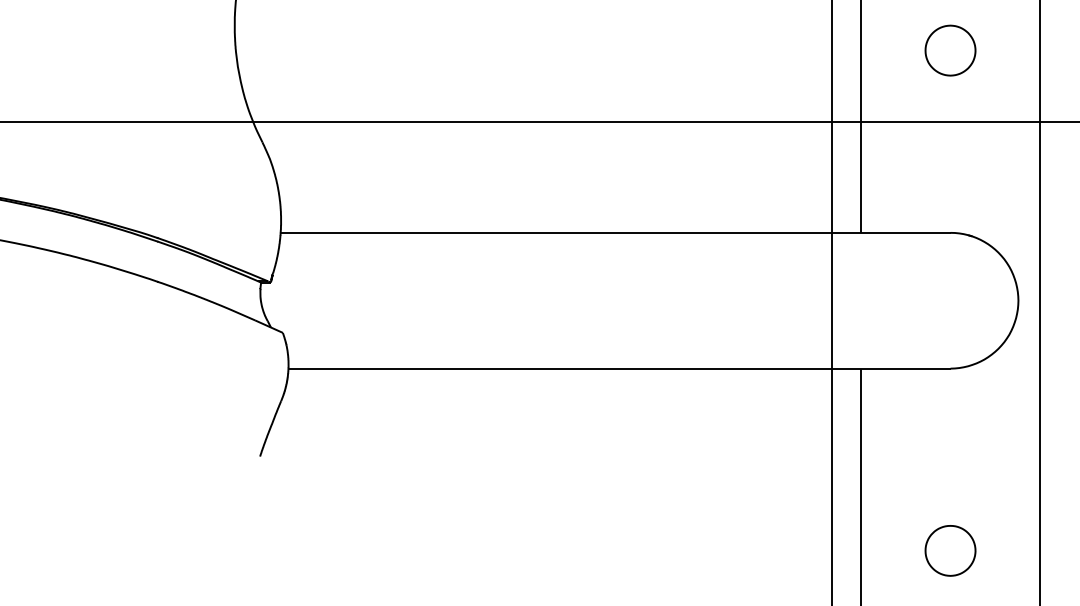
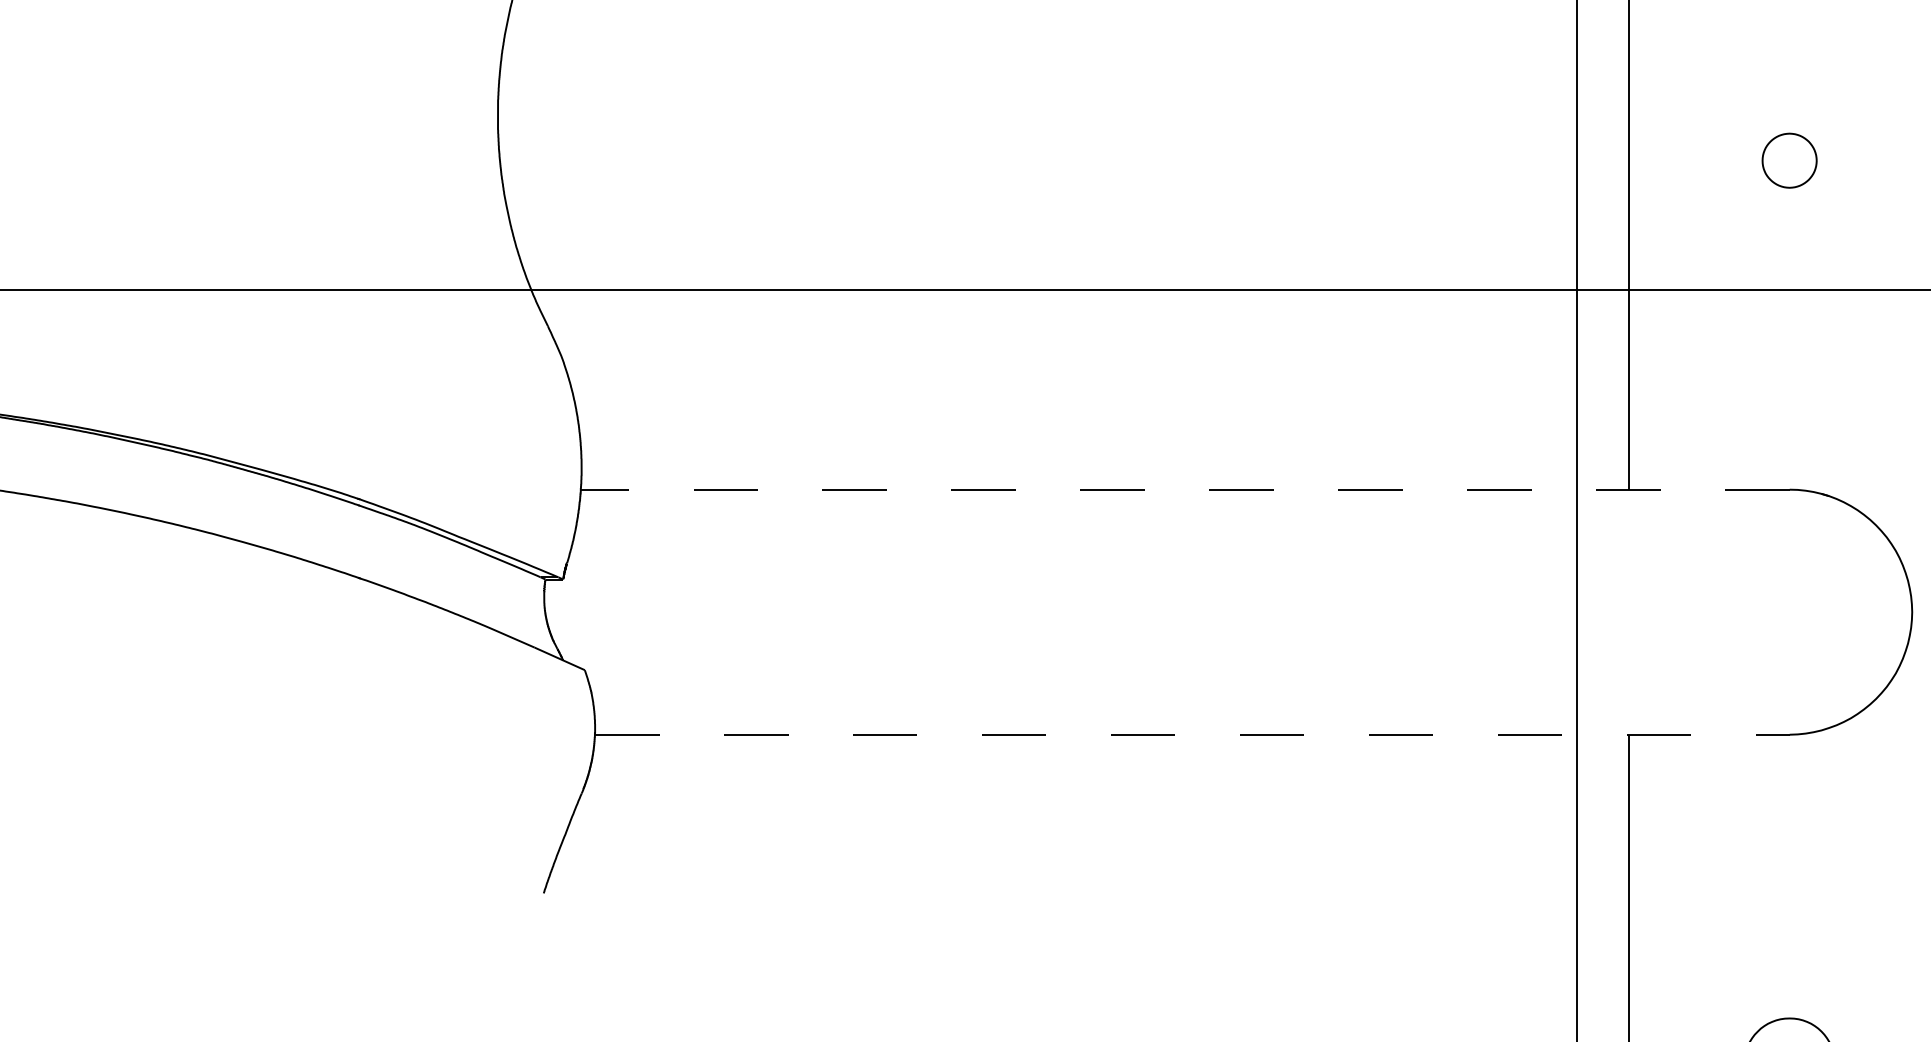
part: (950, 50) -> (1789, 160), size x0.6
line: (615, 232) -> (1185, 489), solid -> dashed
line: (620, 368) -> (1194, 734), solid -> dashed

